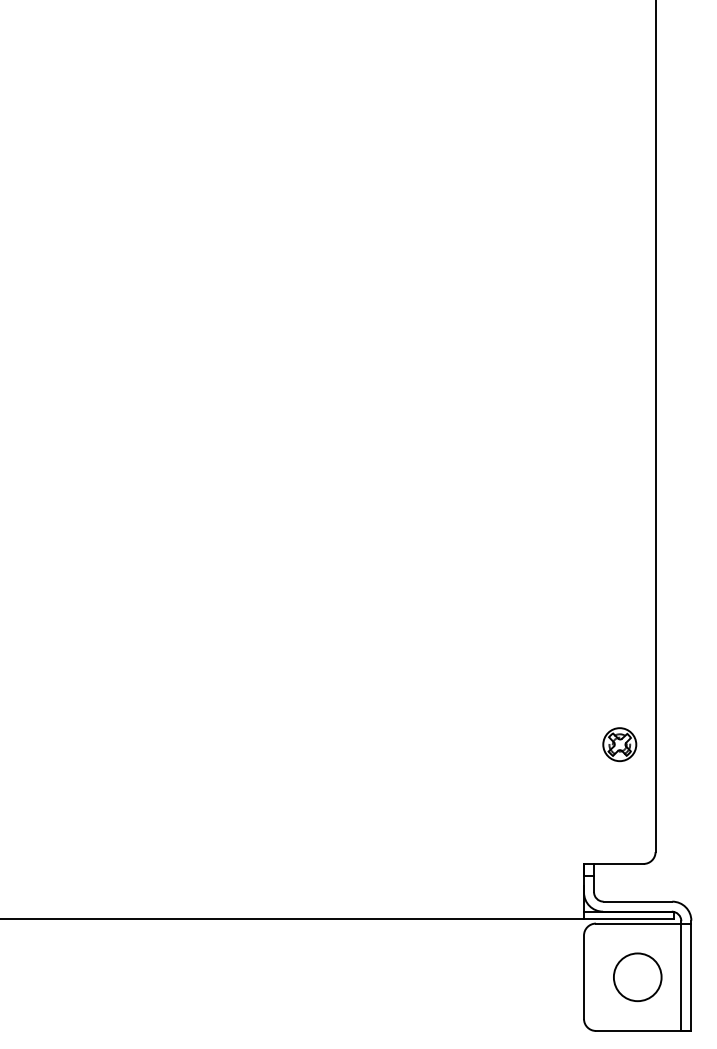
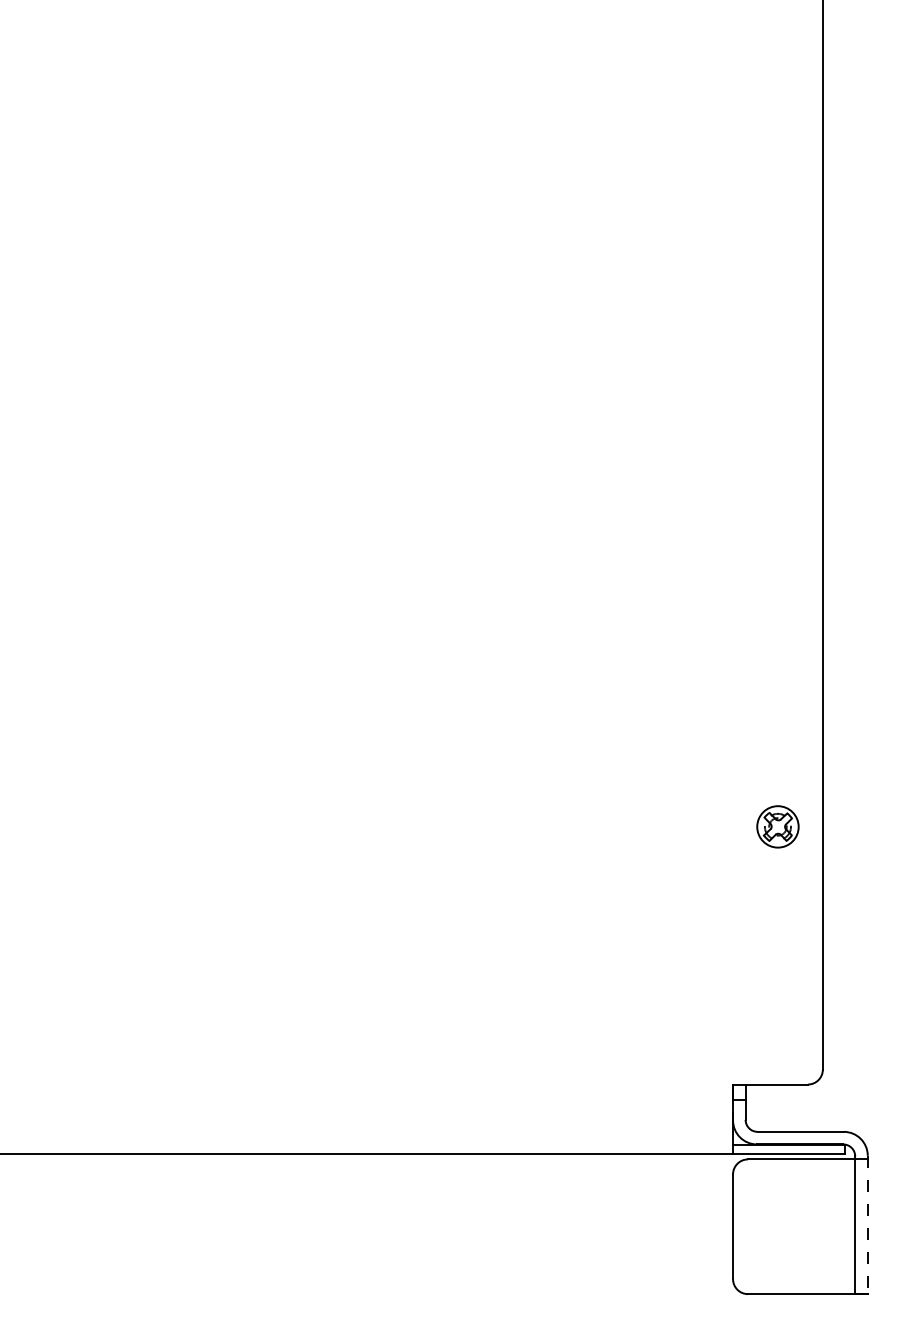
part: (619, 744) -> (777, 826), moved
line: (691, 976) -> (867, 1225), solid -> dashed
circle: (637, 977) -> (800, 1227), removed

